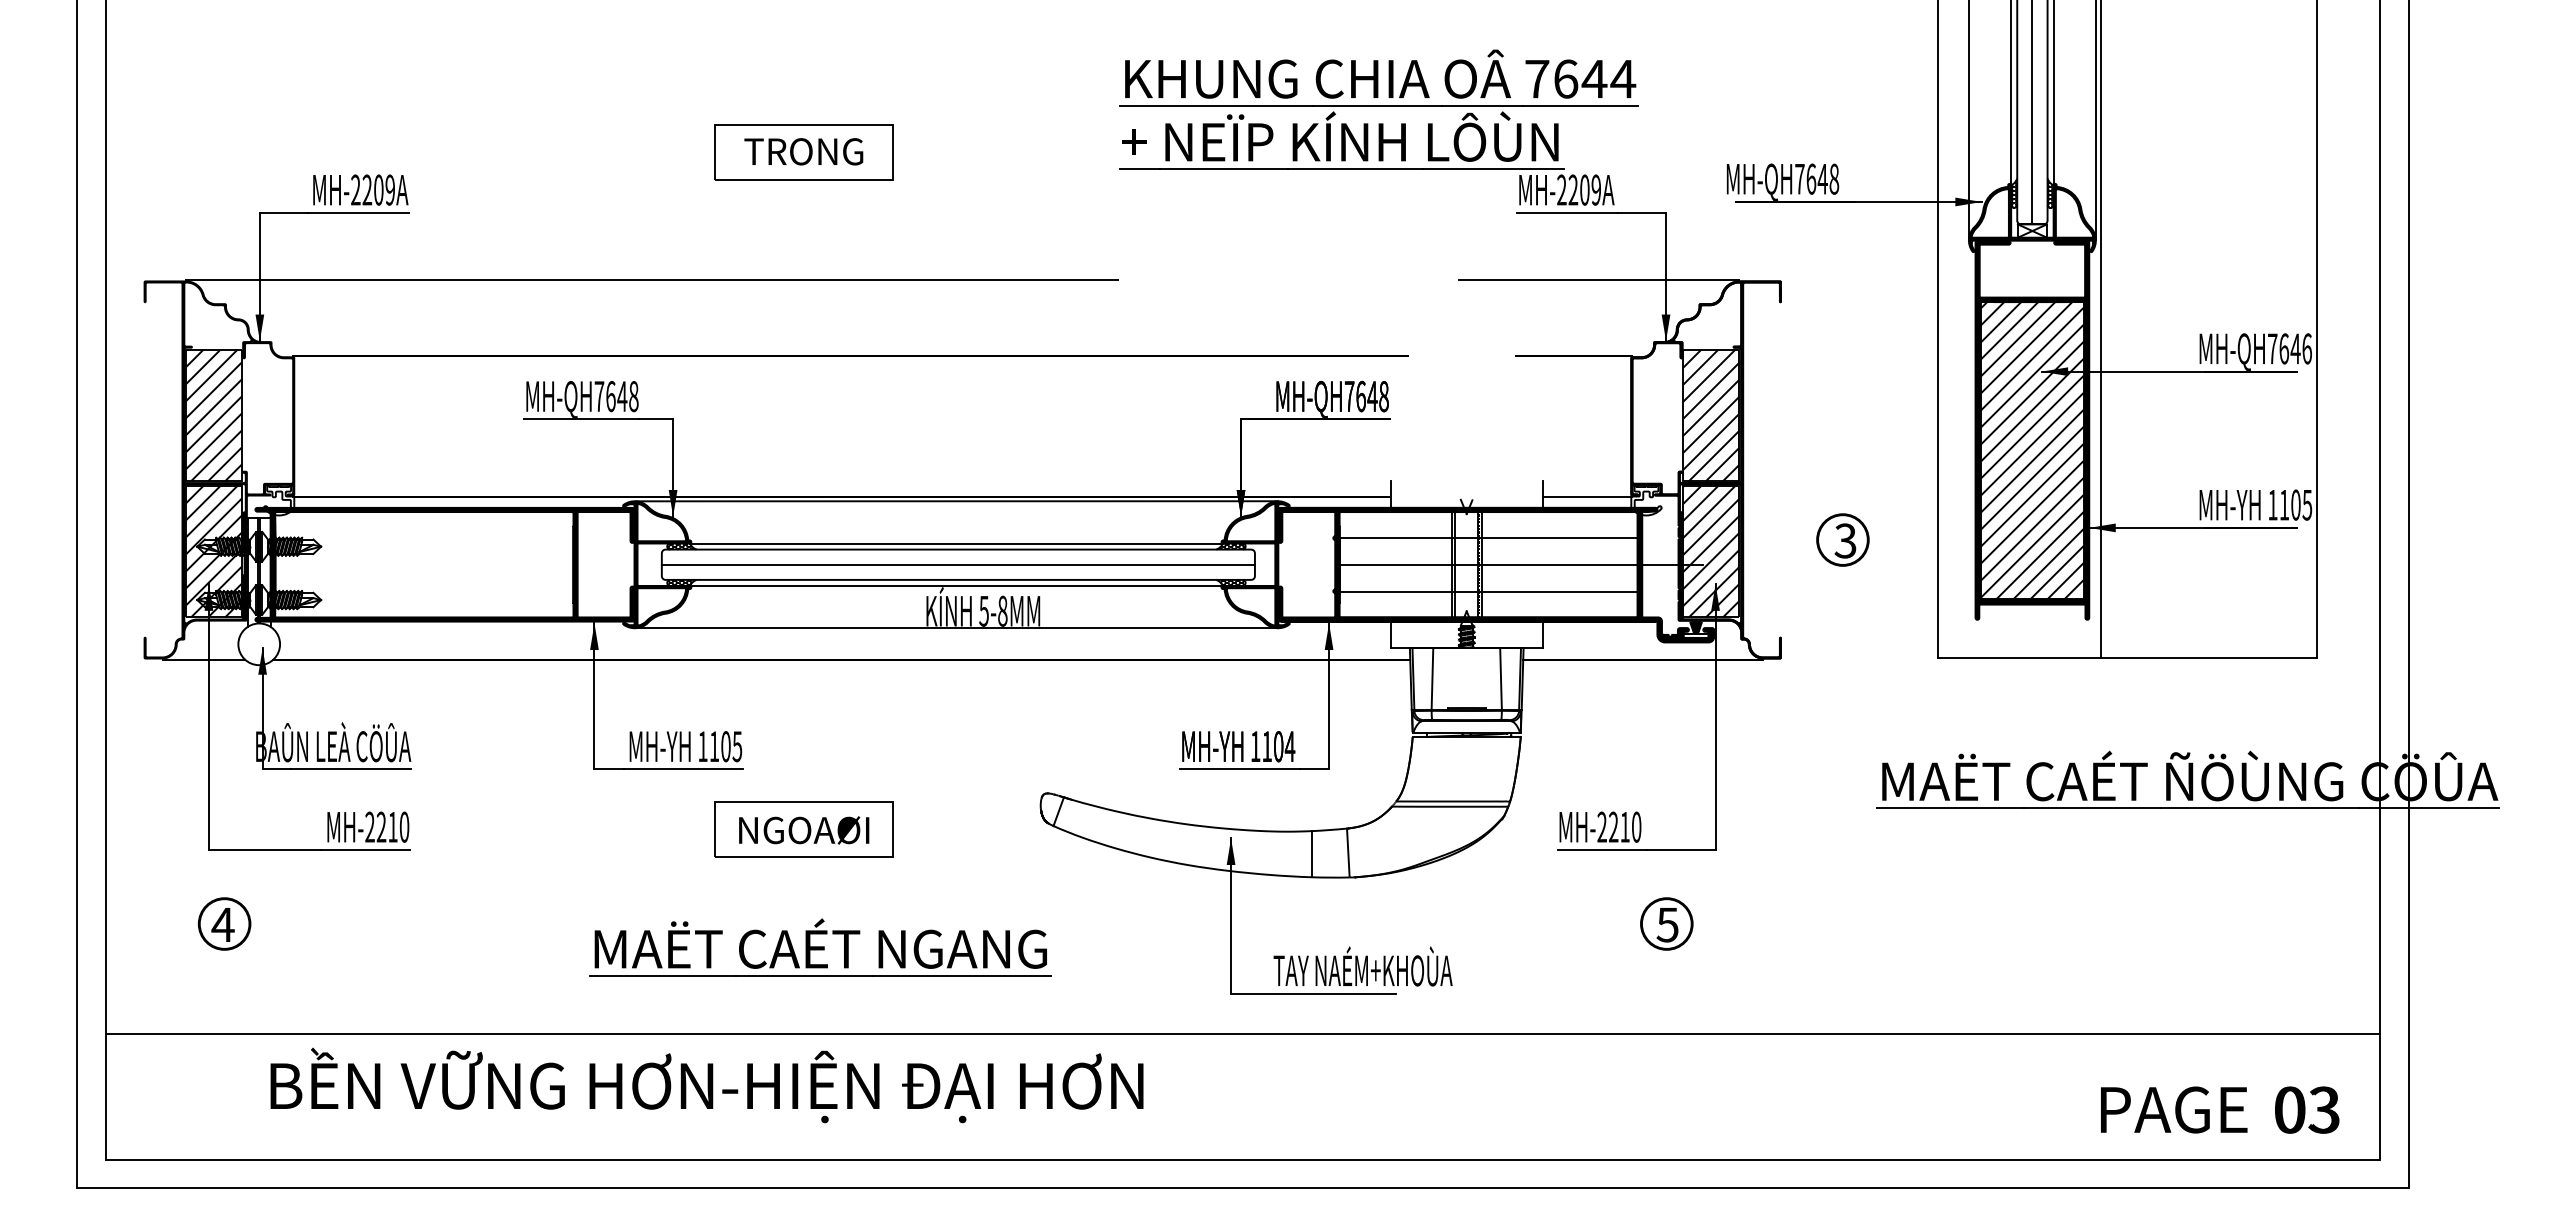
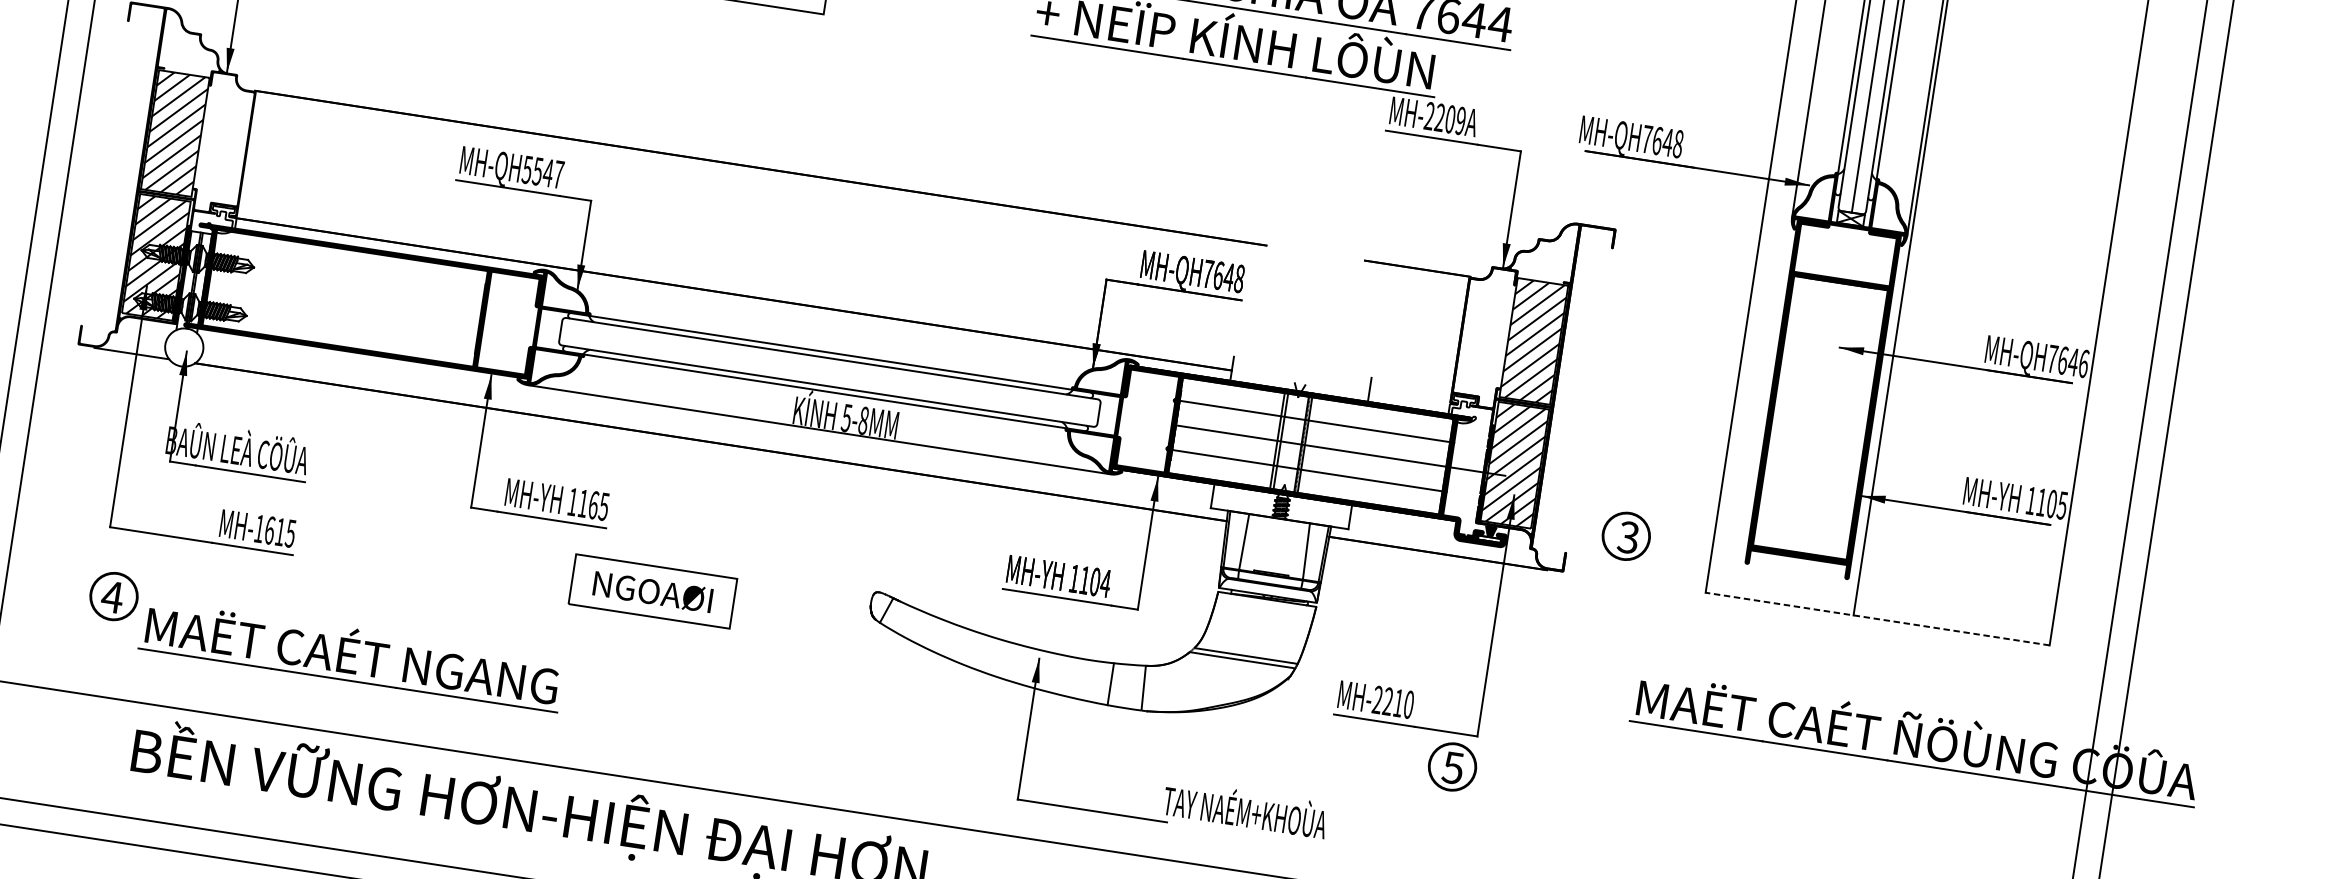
hatch: (2014, 193) -> (1839, 182), removed
hatch: (2050, 193) -> (1872, 187), removed
line: (652, 280) -> (591, 71), removed
line: (1599, 280) -> (1451, 203), removed
text: (616, 396) -> (542, 172), MH-QH7648 -> MH-QH5547
hatch: (2031, 450) -> (1819, 417), removed
line: (1587, 496) -> (1410, 397), removed
line: (957, 501) -> (837, 314), removed
part: (1842, 539) -> (1626, 535), moved
hatch: (680, 546) -> (580, 317), removed
hatch: (1231, 546) -> (1080, 393), removed
line: (957, 564) -> (829, 372), removed
hatch: (681, 582) -> (576, 350), removed
hatch: (1230, 582) -> (1074, 426), removed
line: (2127, 657) -> (1877, 618), solid -> dashed
text: (725, 746) -> (593, 505), 1105 -> 1165
text: (387, 826) -> (275, 530), MH-2210 -> MH-1615
part: (1666, 923) -> (1452, 766), moved
part: (820, 947) -> (352, 654), moved
text: (1362, 966) -> (1245, 809), moved

